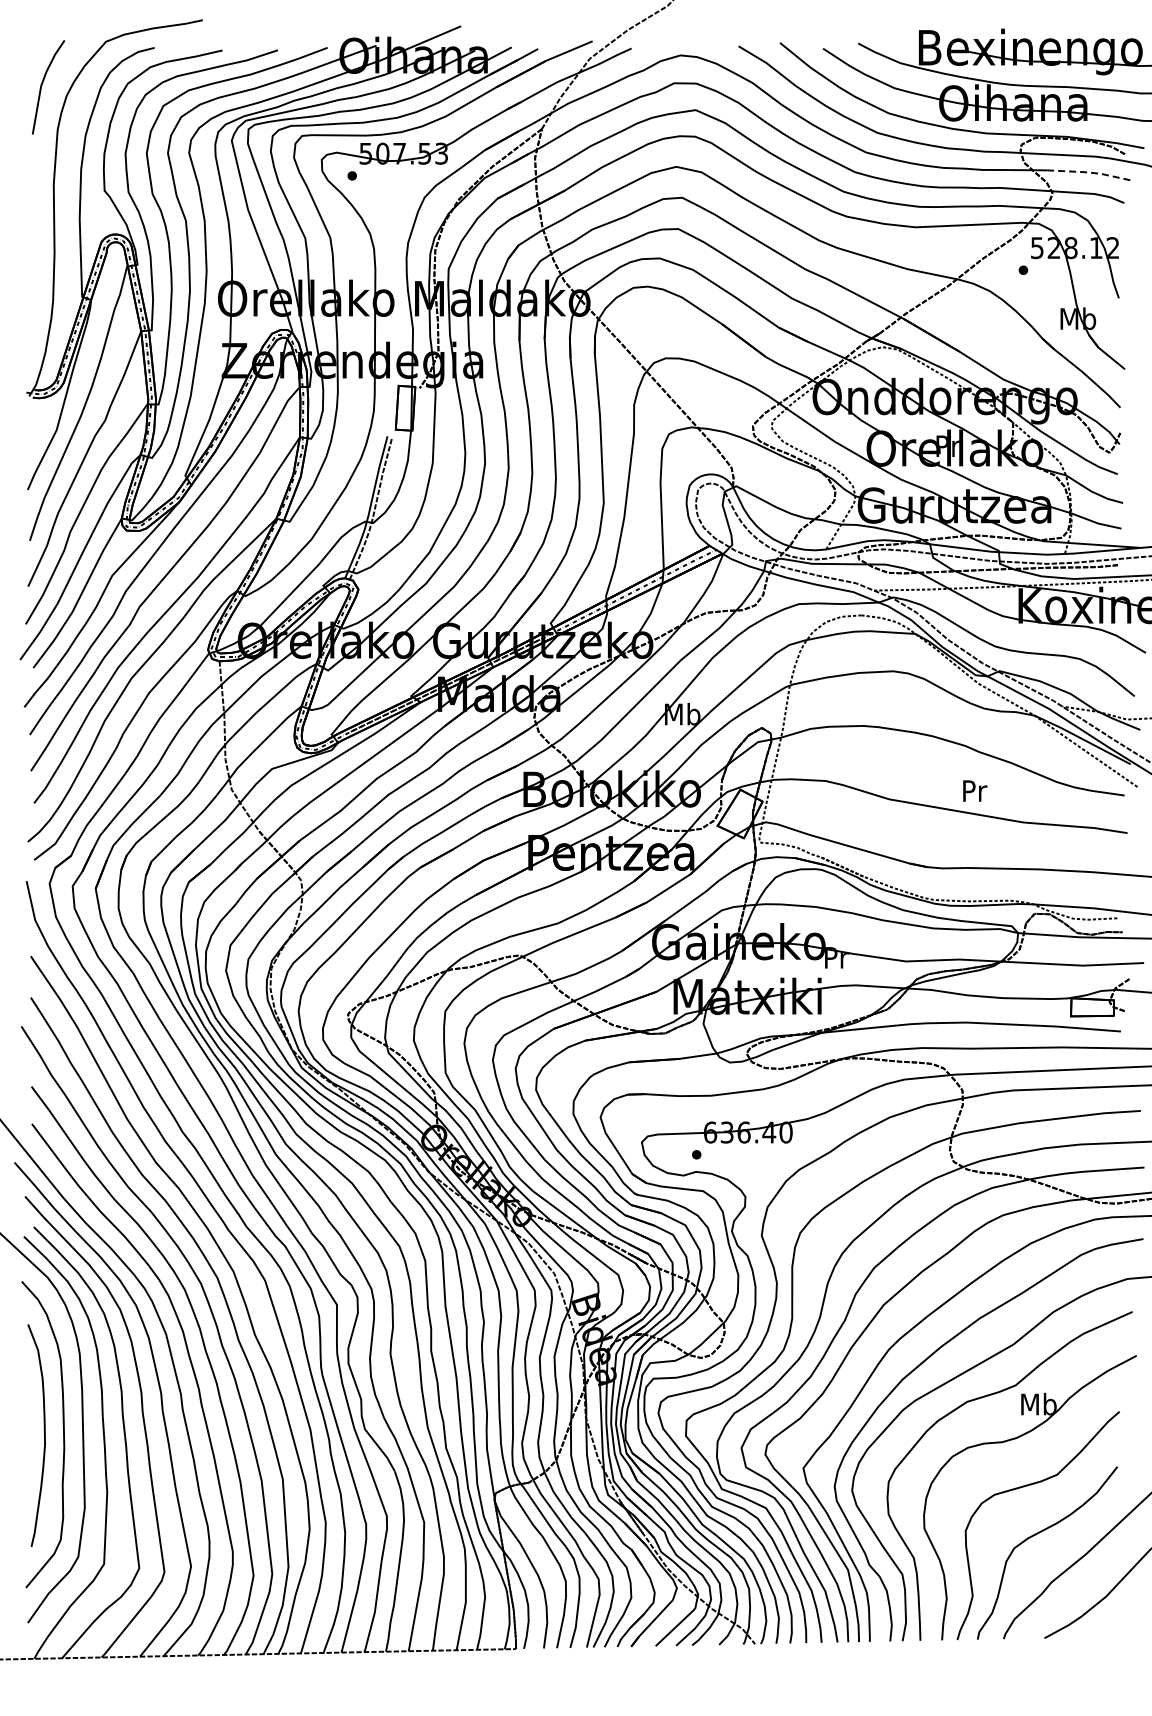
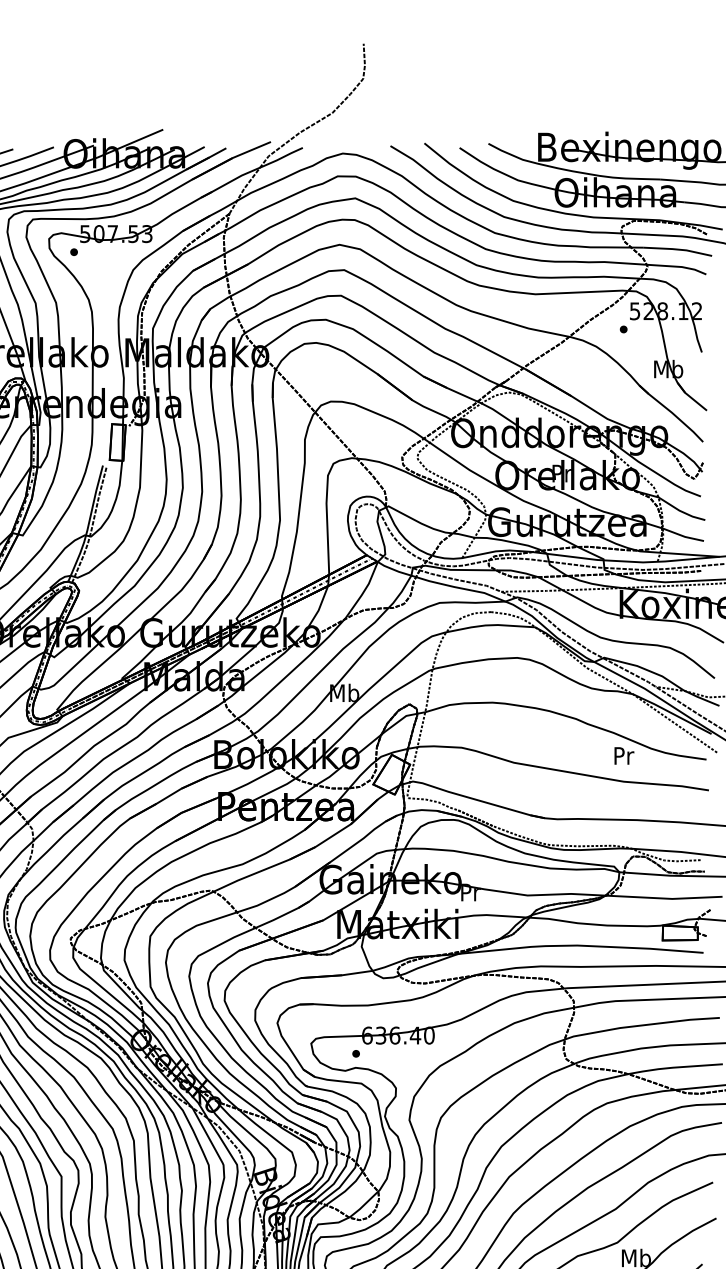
line: (1089, 172) -> (677, 249), dashed -> solid
text: (975, 790) -> (624, 755), moved

